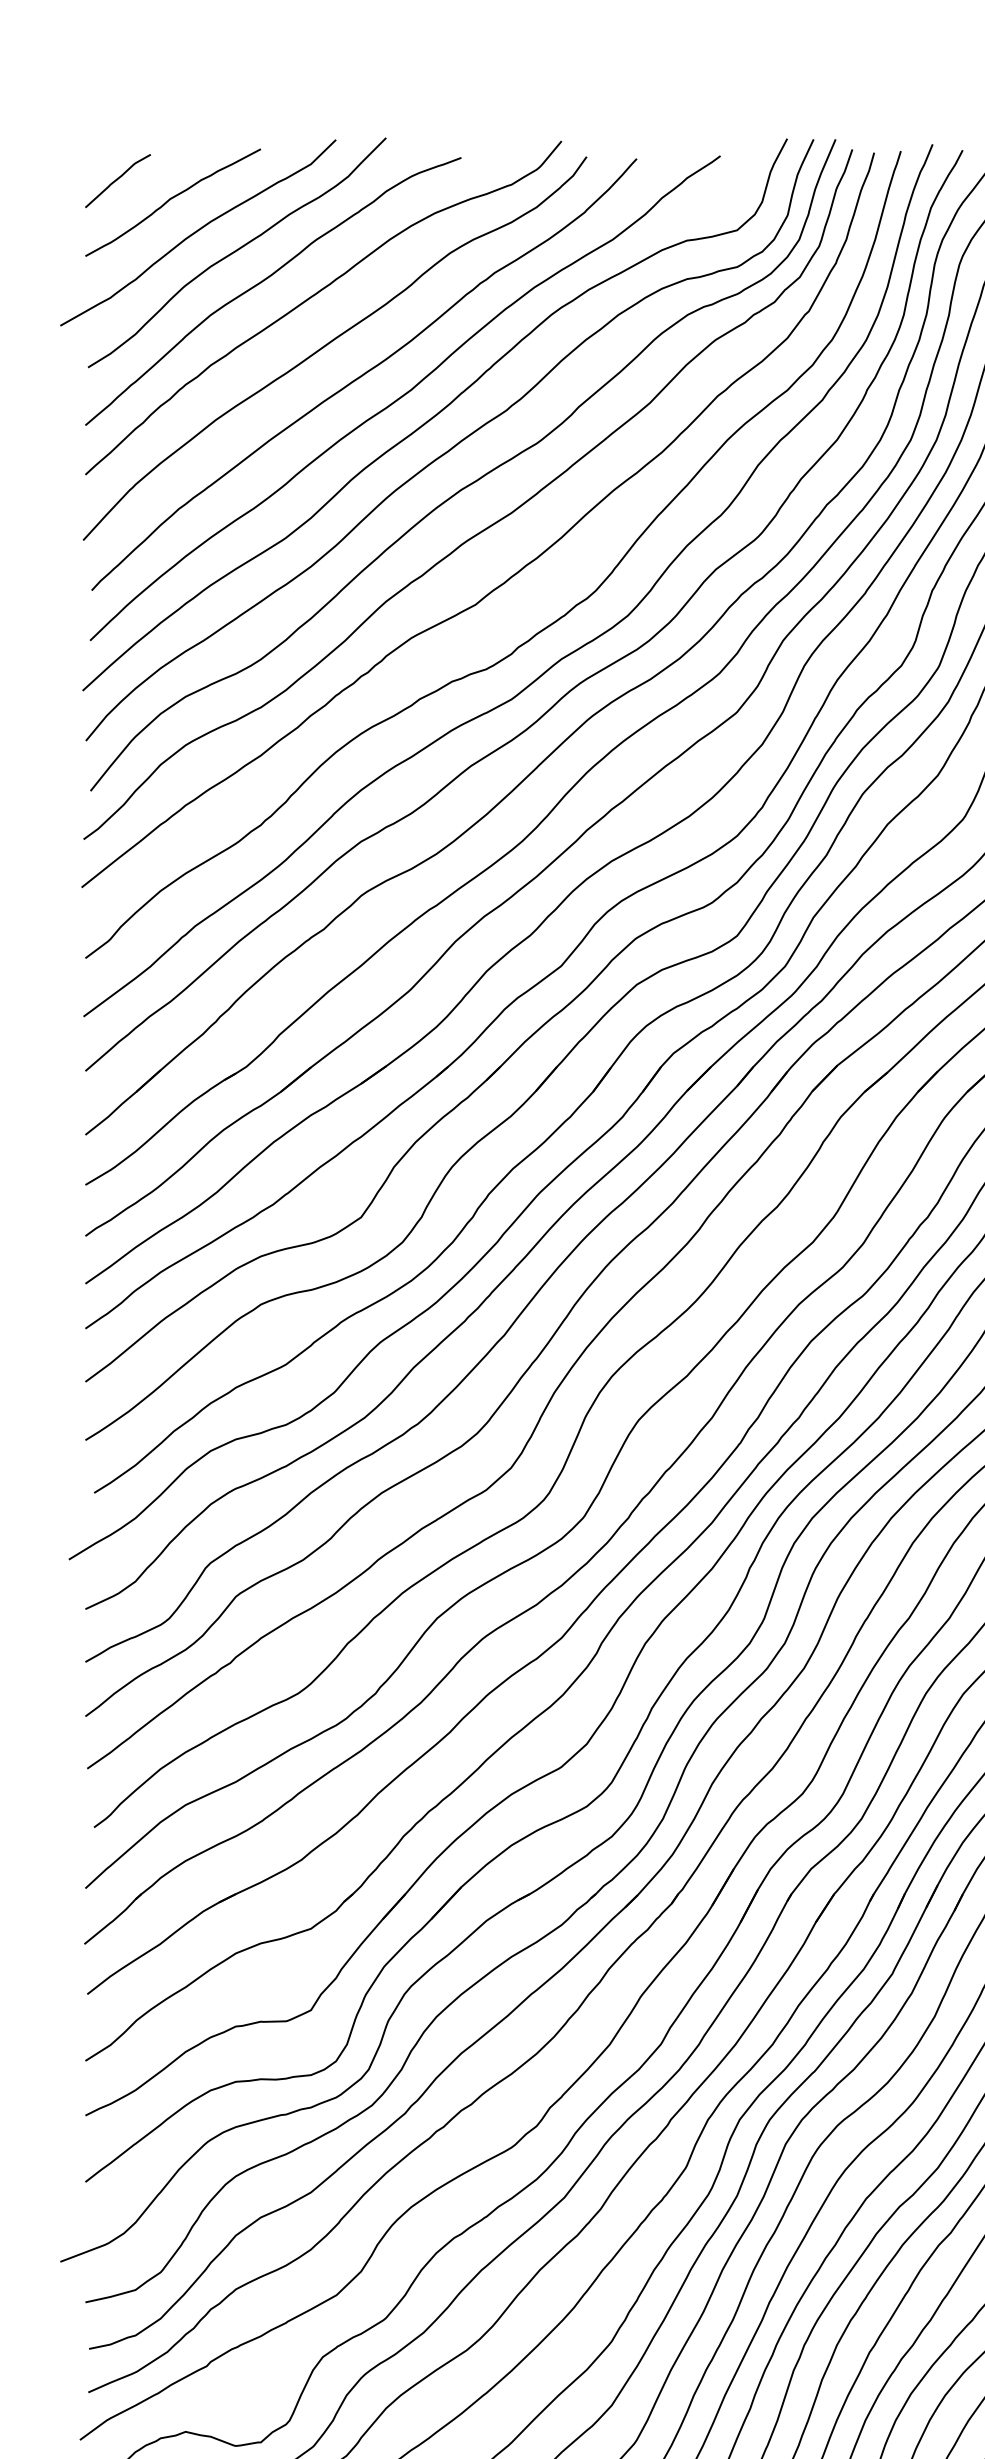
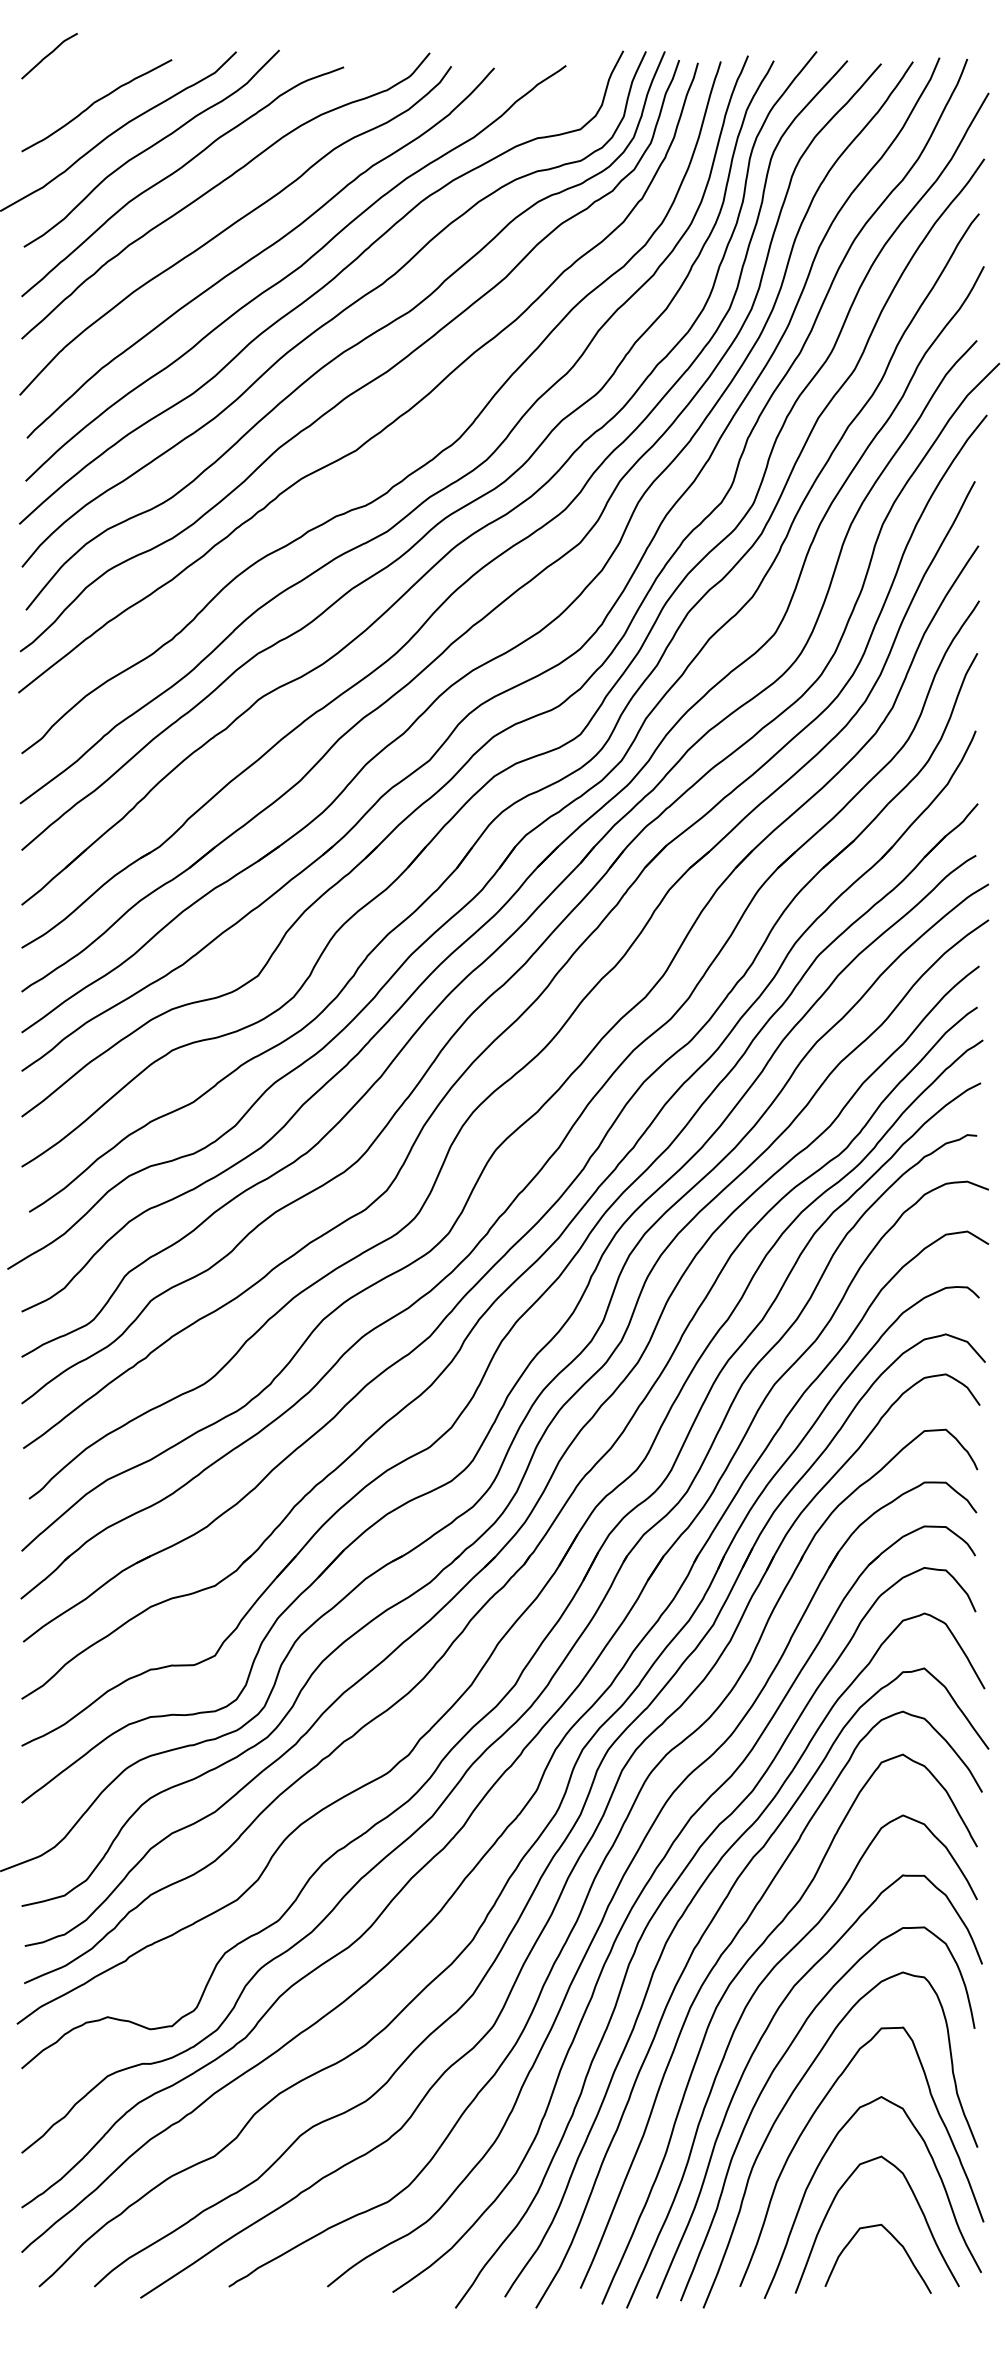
curve: (117, 180) -> (49, 55), moved

